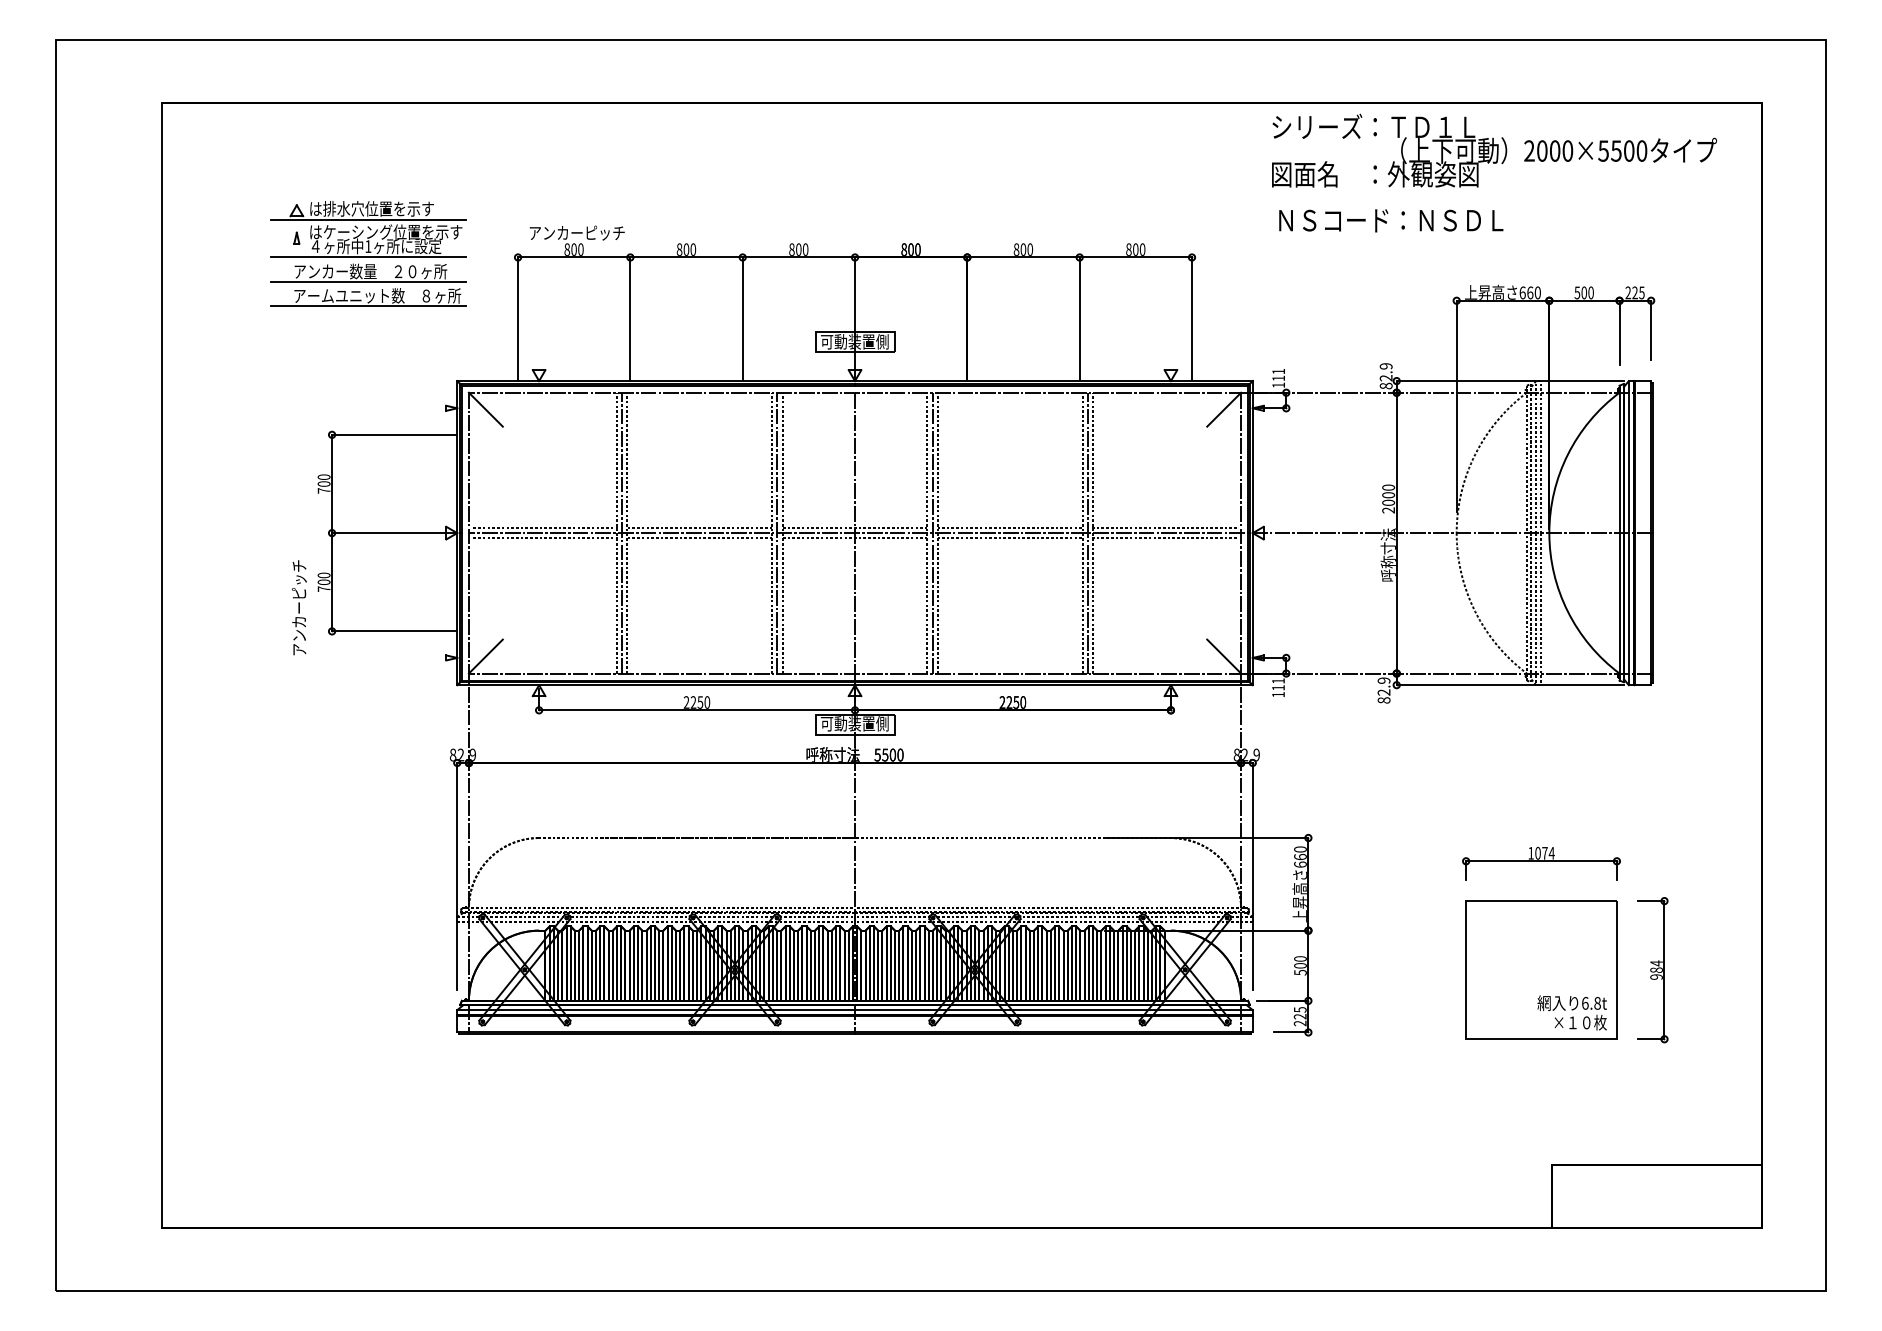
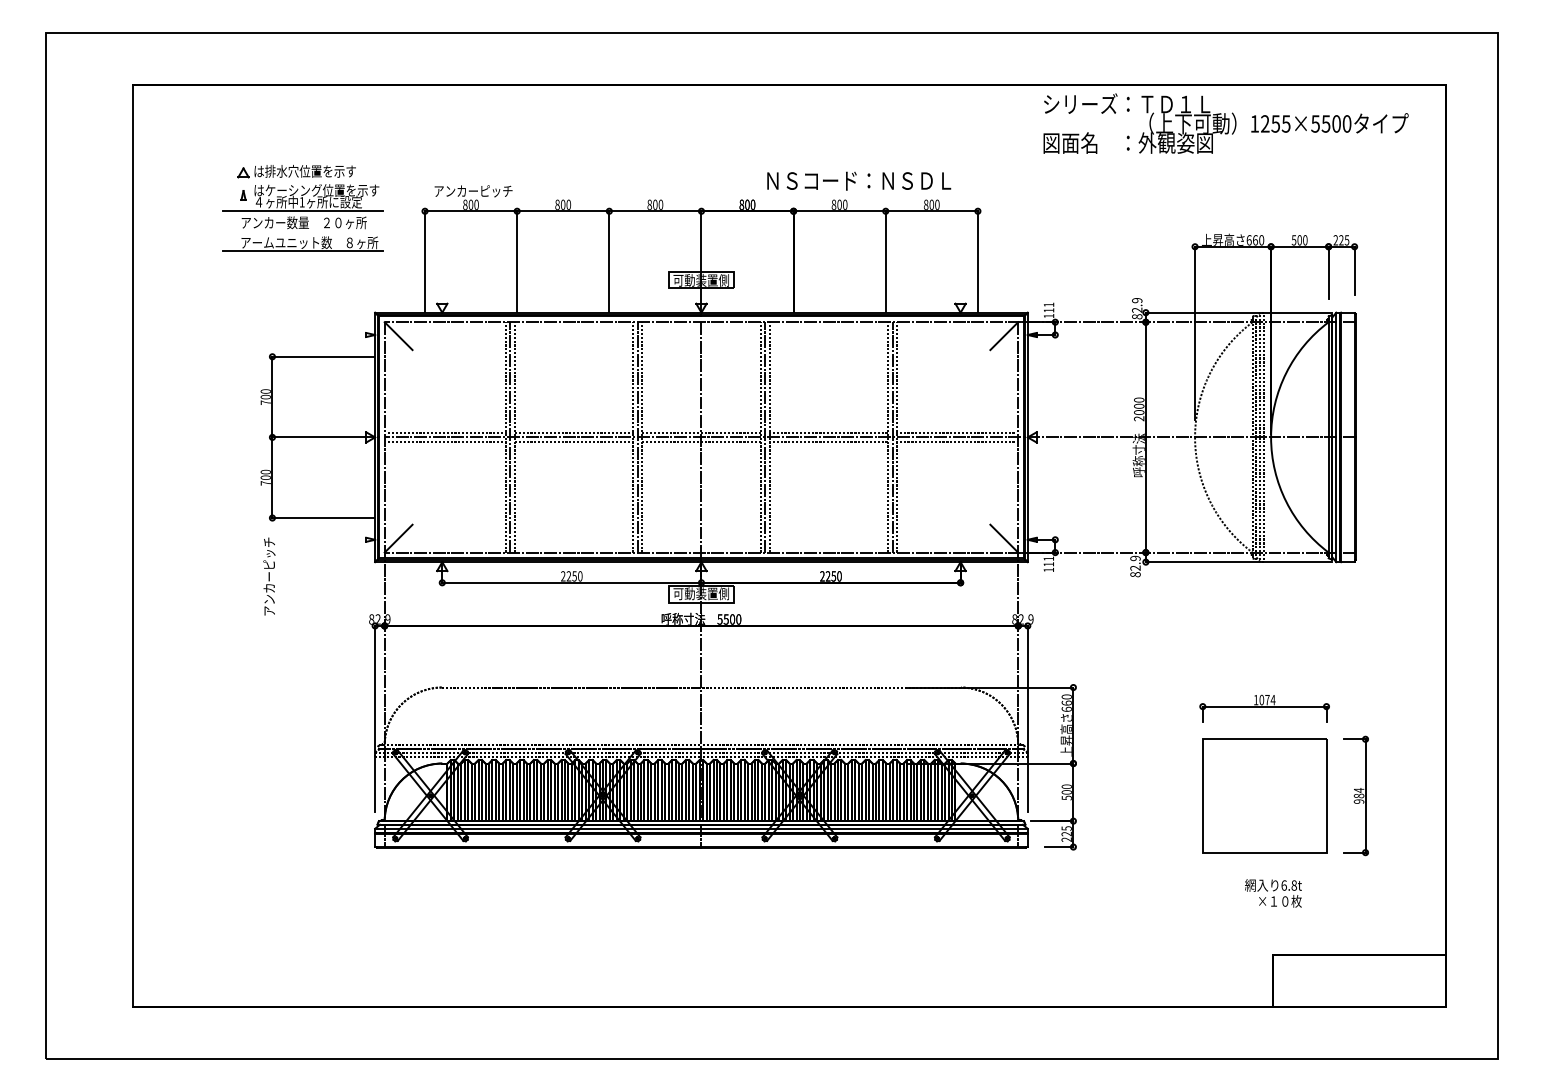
text: (1548, 150) -> (1270, 123), 2000×5500 -> 1255×5500
line: (368, 220) -> (302, 180), removed
text: (1391, 220) -> (859, 180), moved
line: (368, 281) -> (302, 230), removed
text: (299, 607) -> (269, 576), moved
text: (1571, 1012) -> (1272, 893), moved

